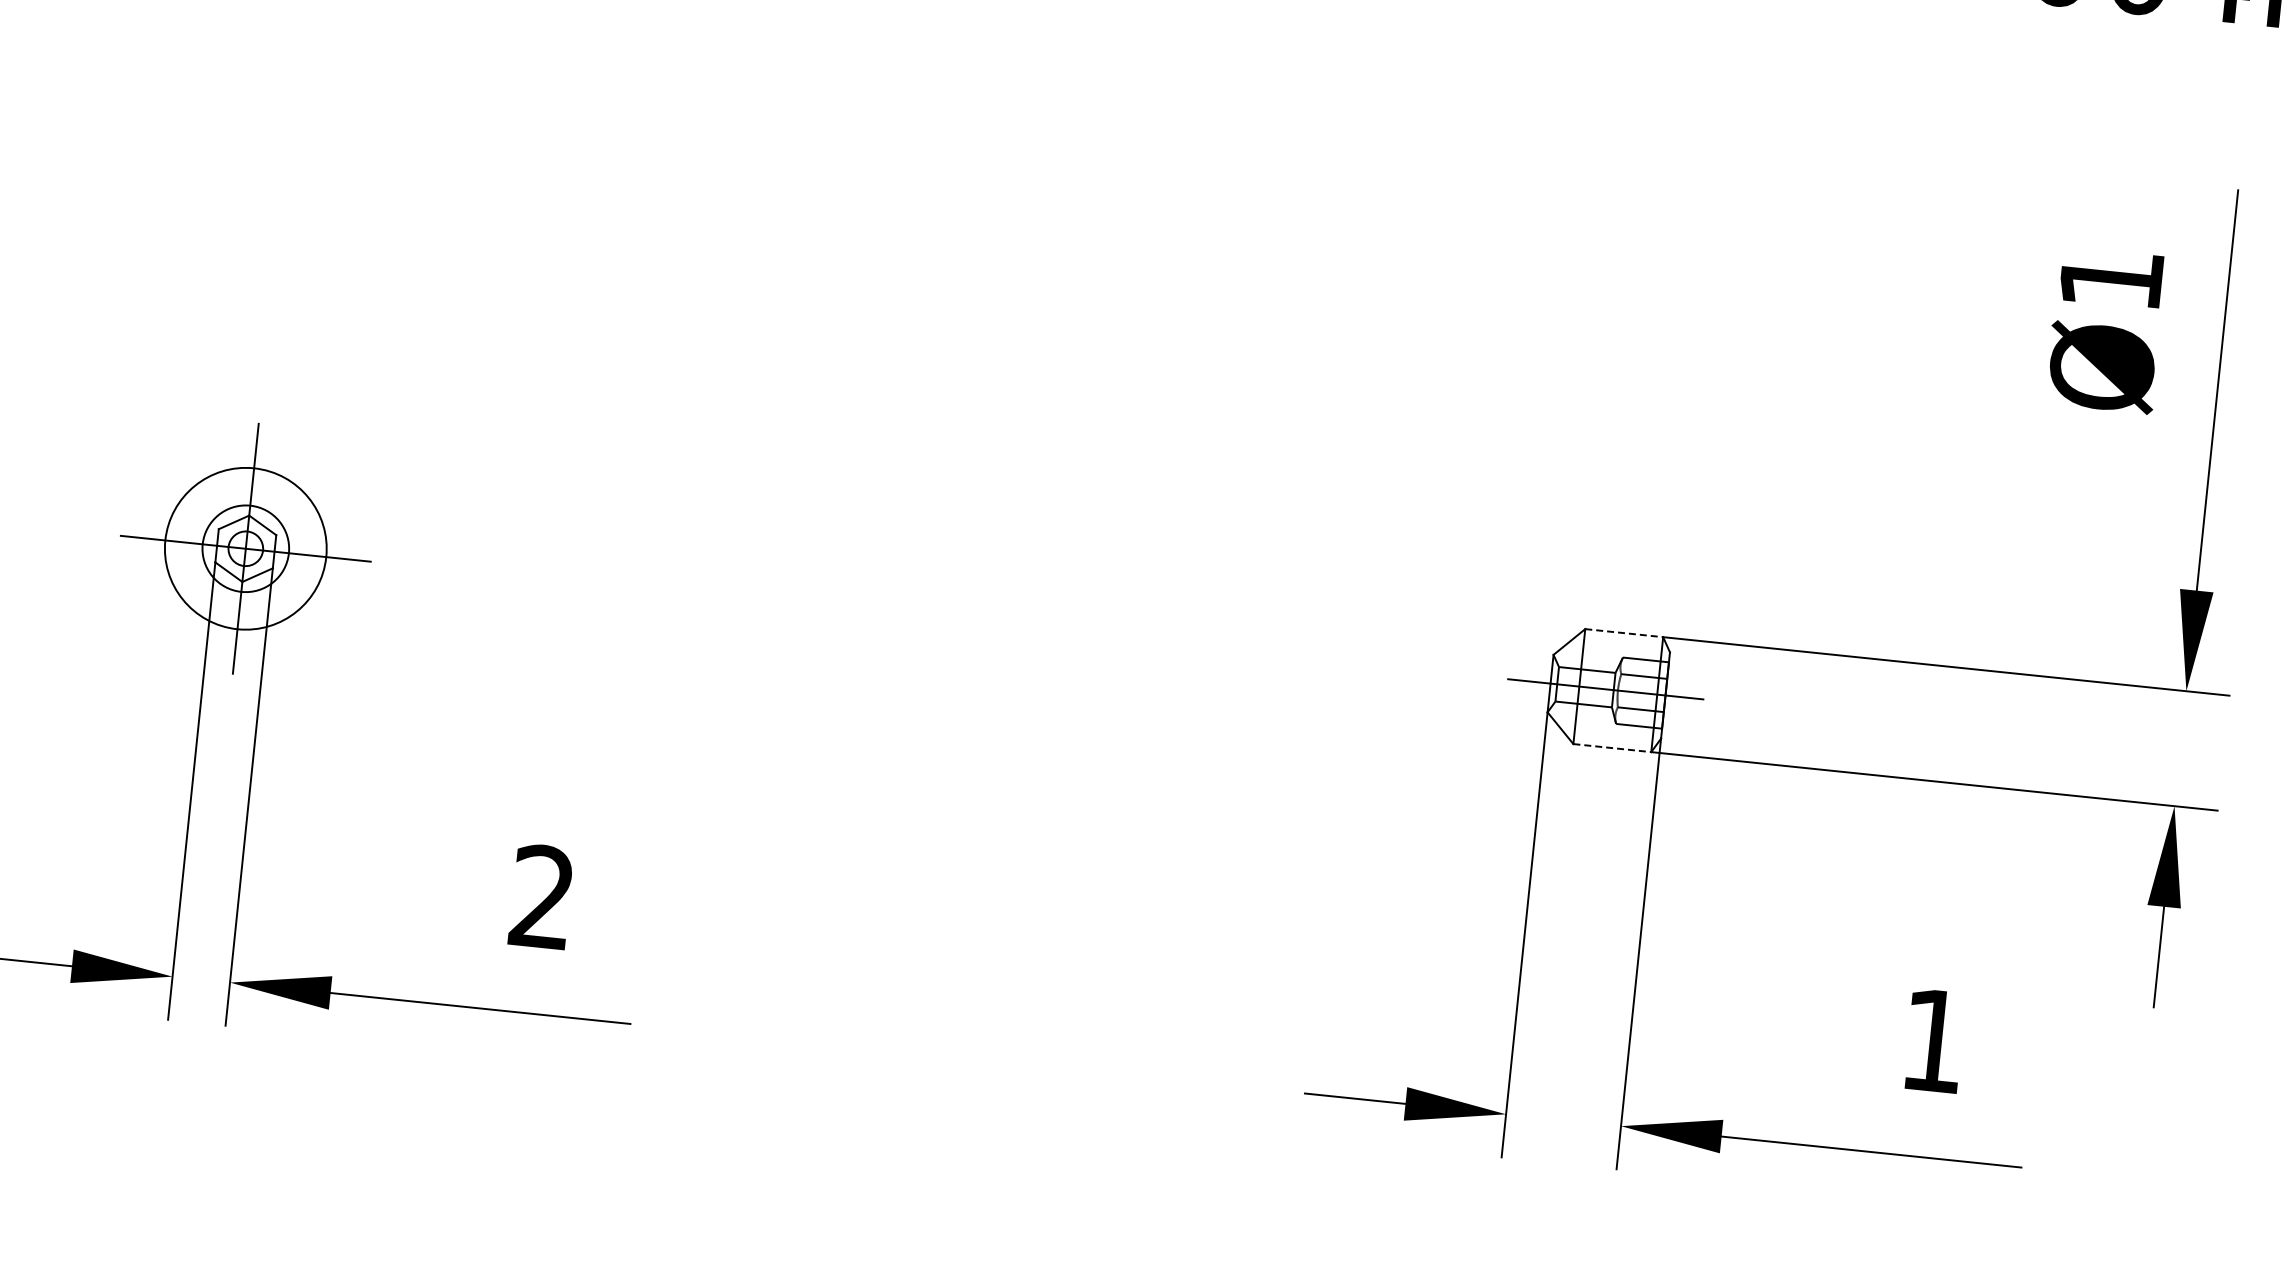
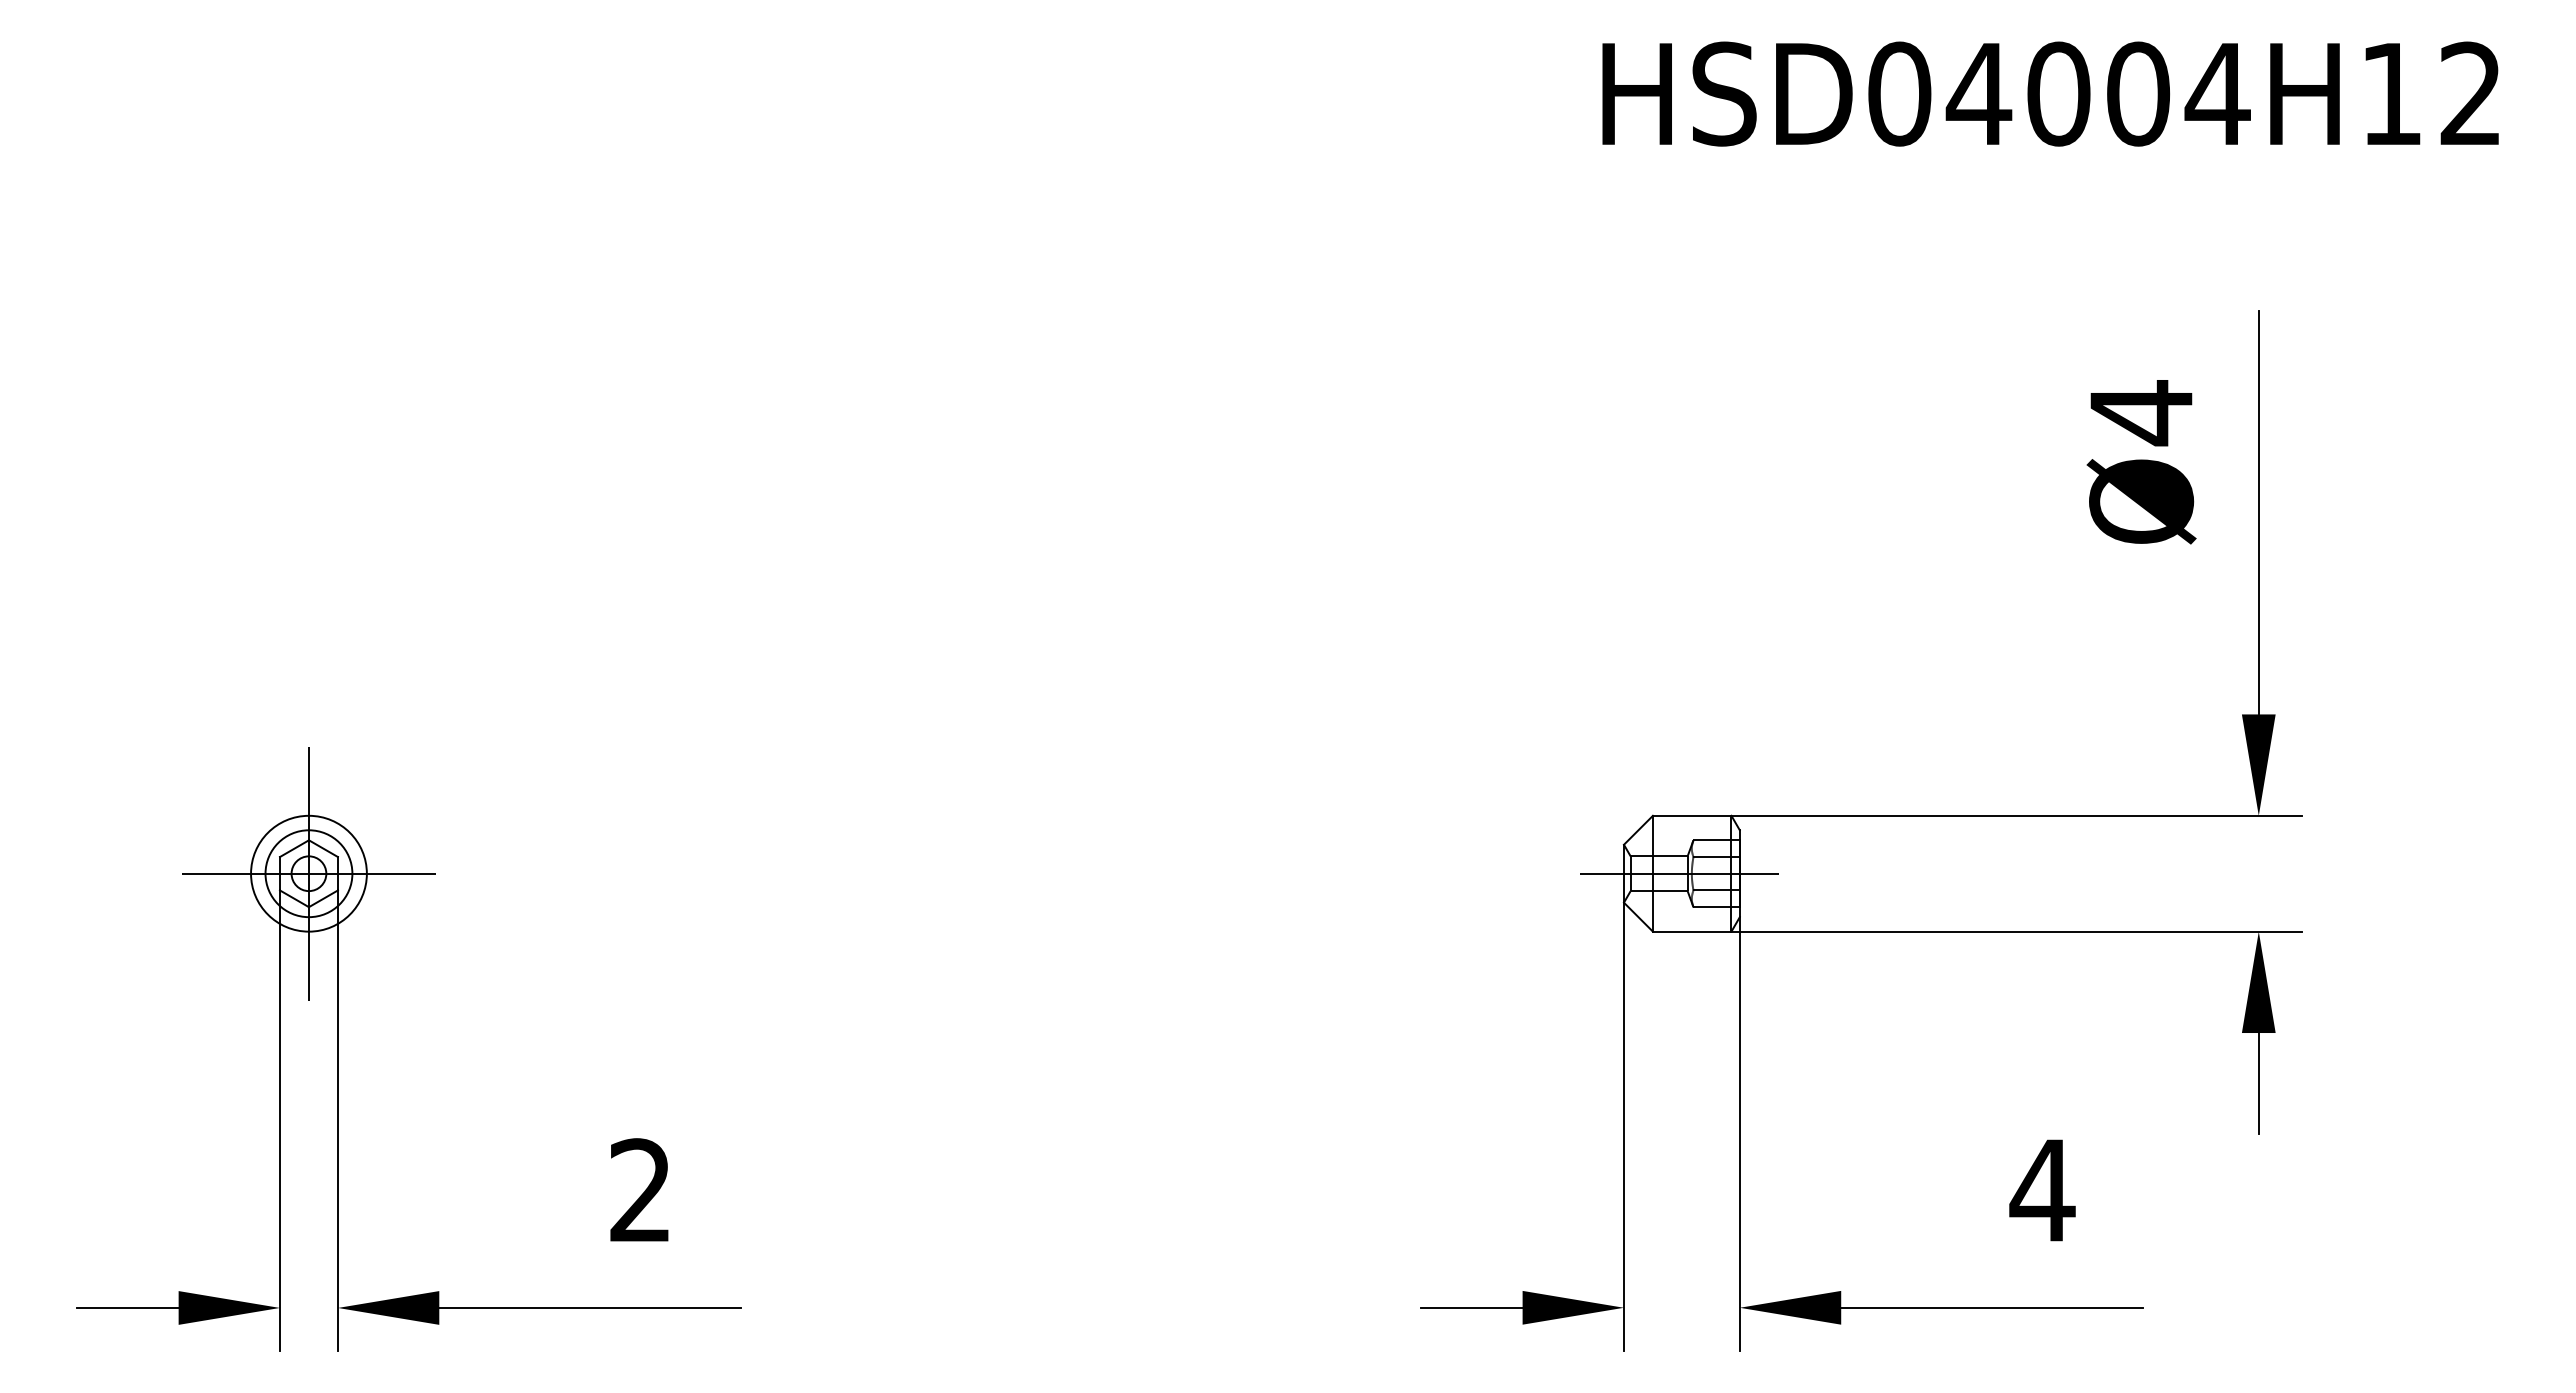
text: (2111, 280) -> (2141, 413), Ø1 -> Ø4
circle: (245, 548) -> (308, 873), size x0.71
line: (1624, 632) -> (1692, 815), dashed -> solid
line: (1612, 747) -> (1692, 931), dashed -> solid
text: (1933, 1040) -> (2042, 1190), 1 -> 4

